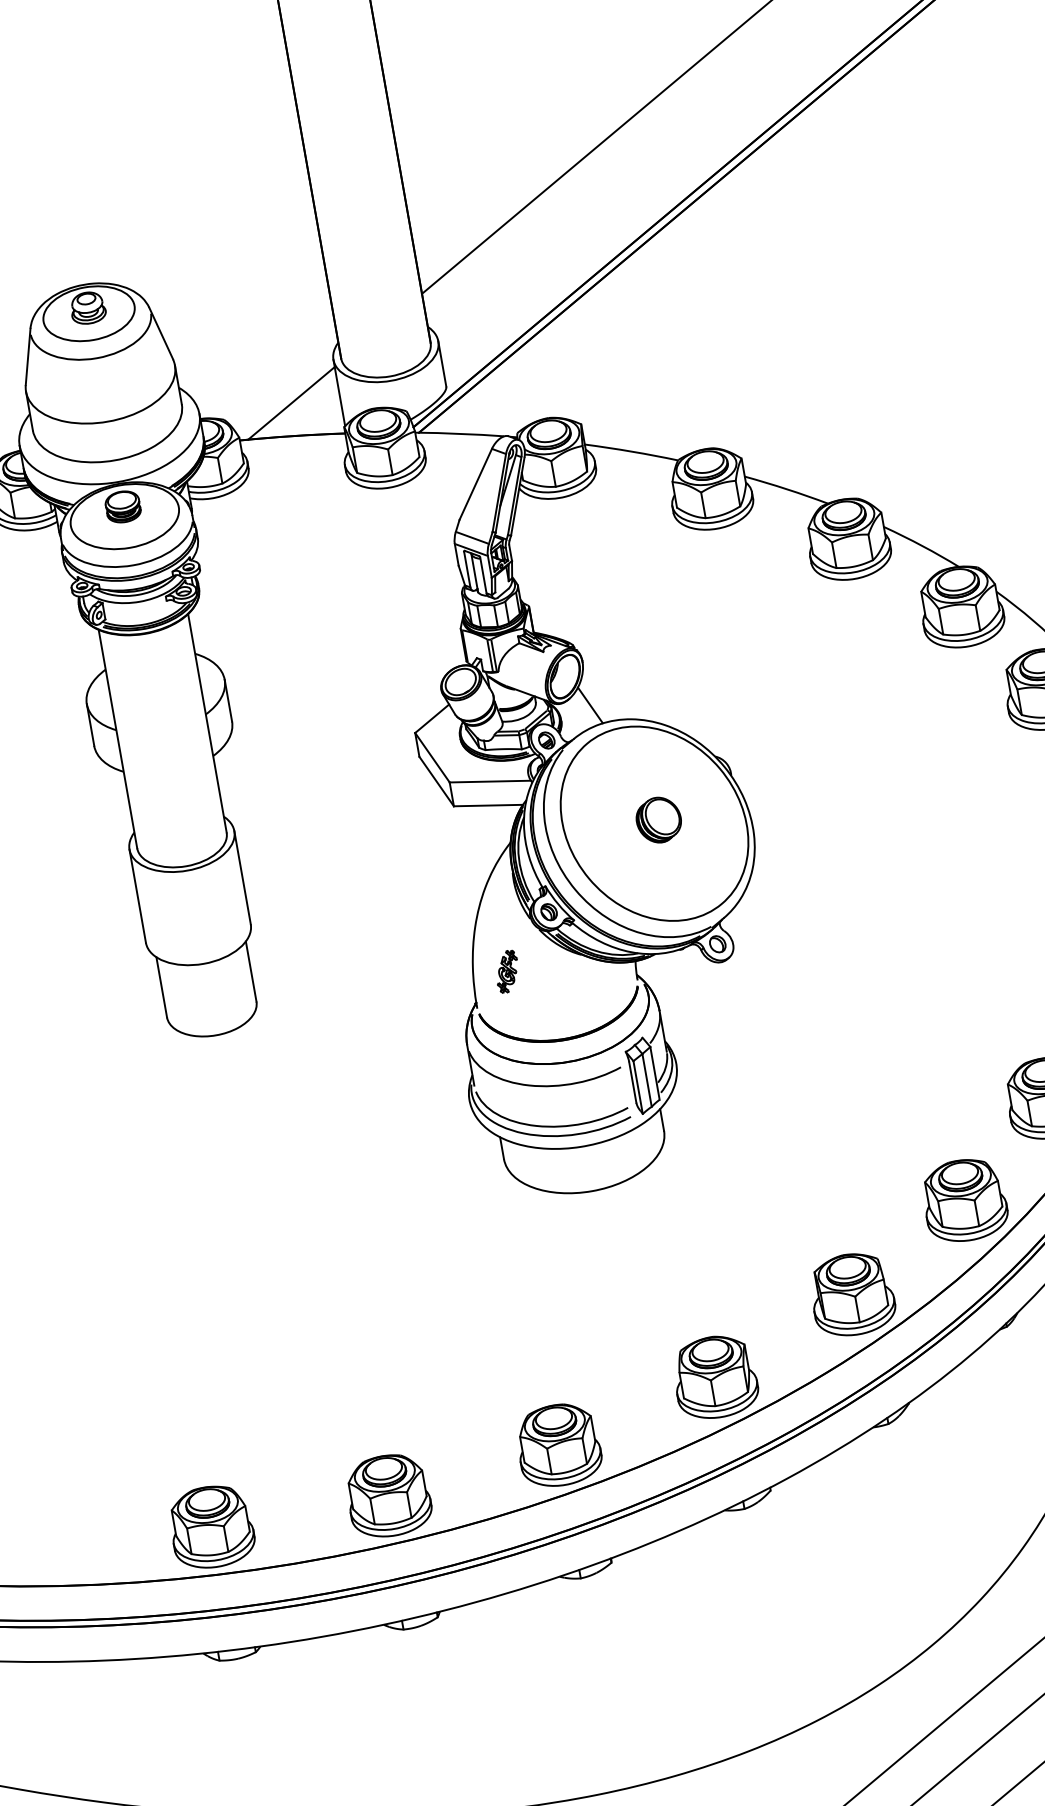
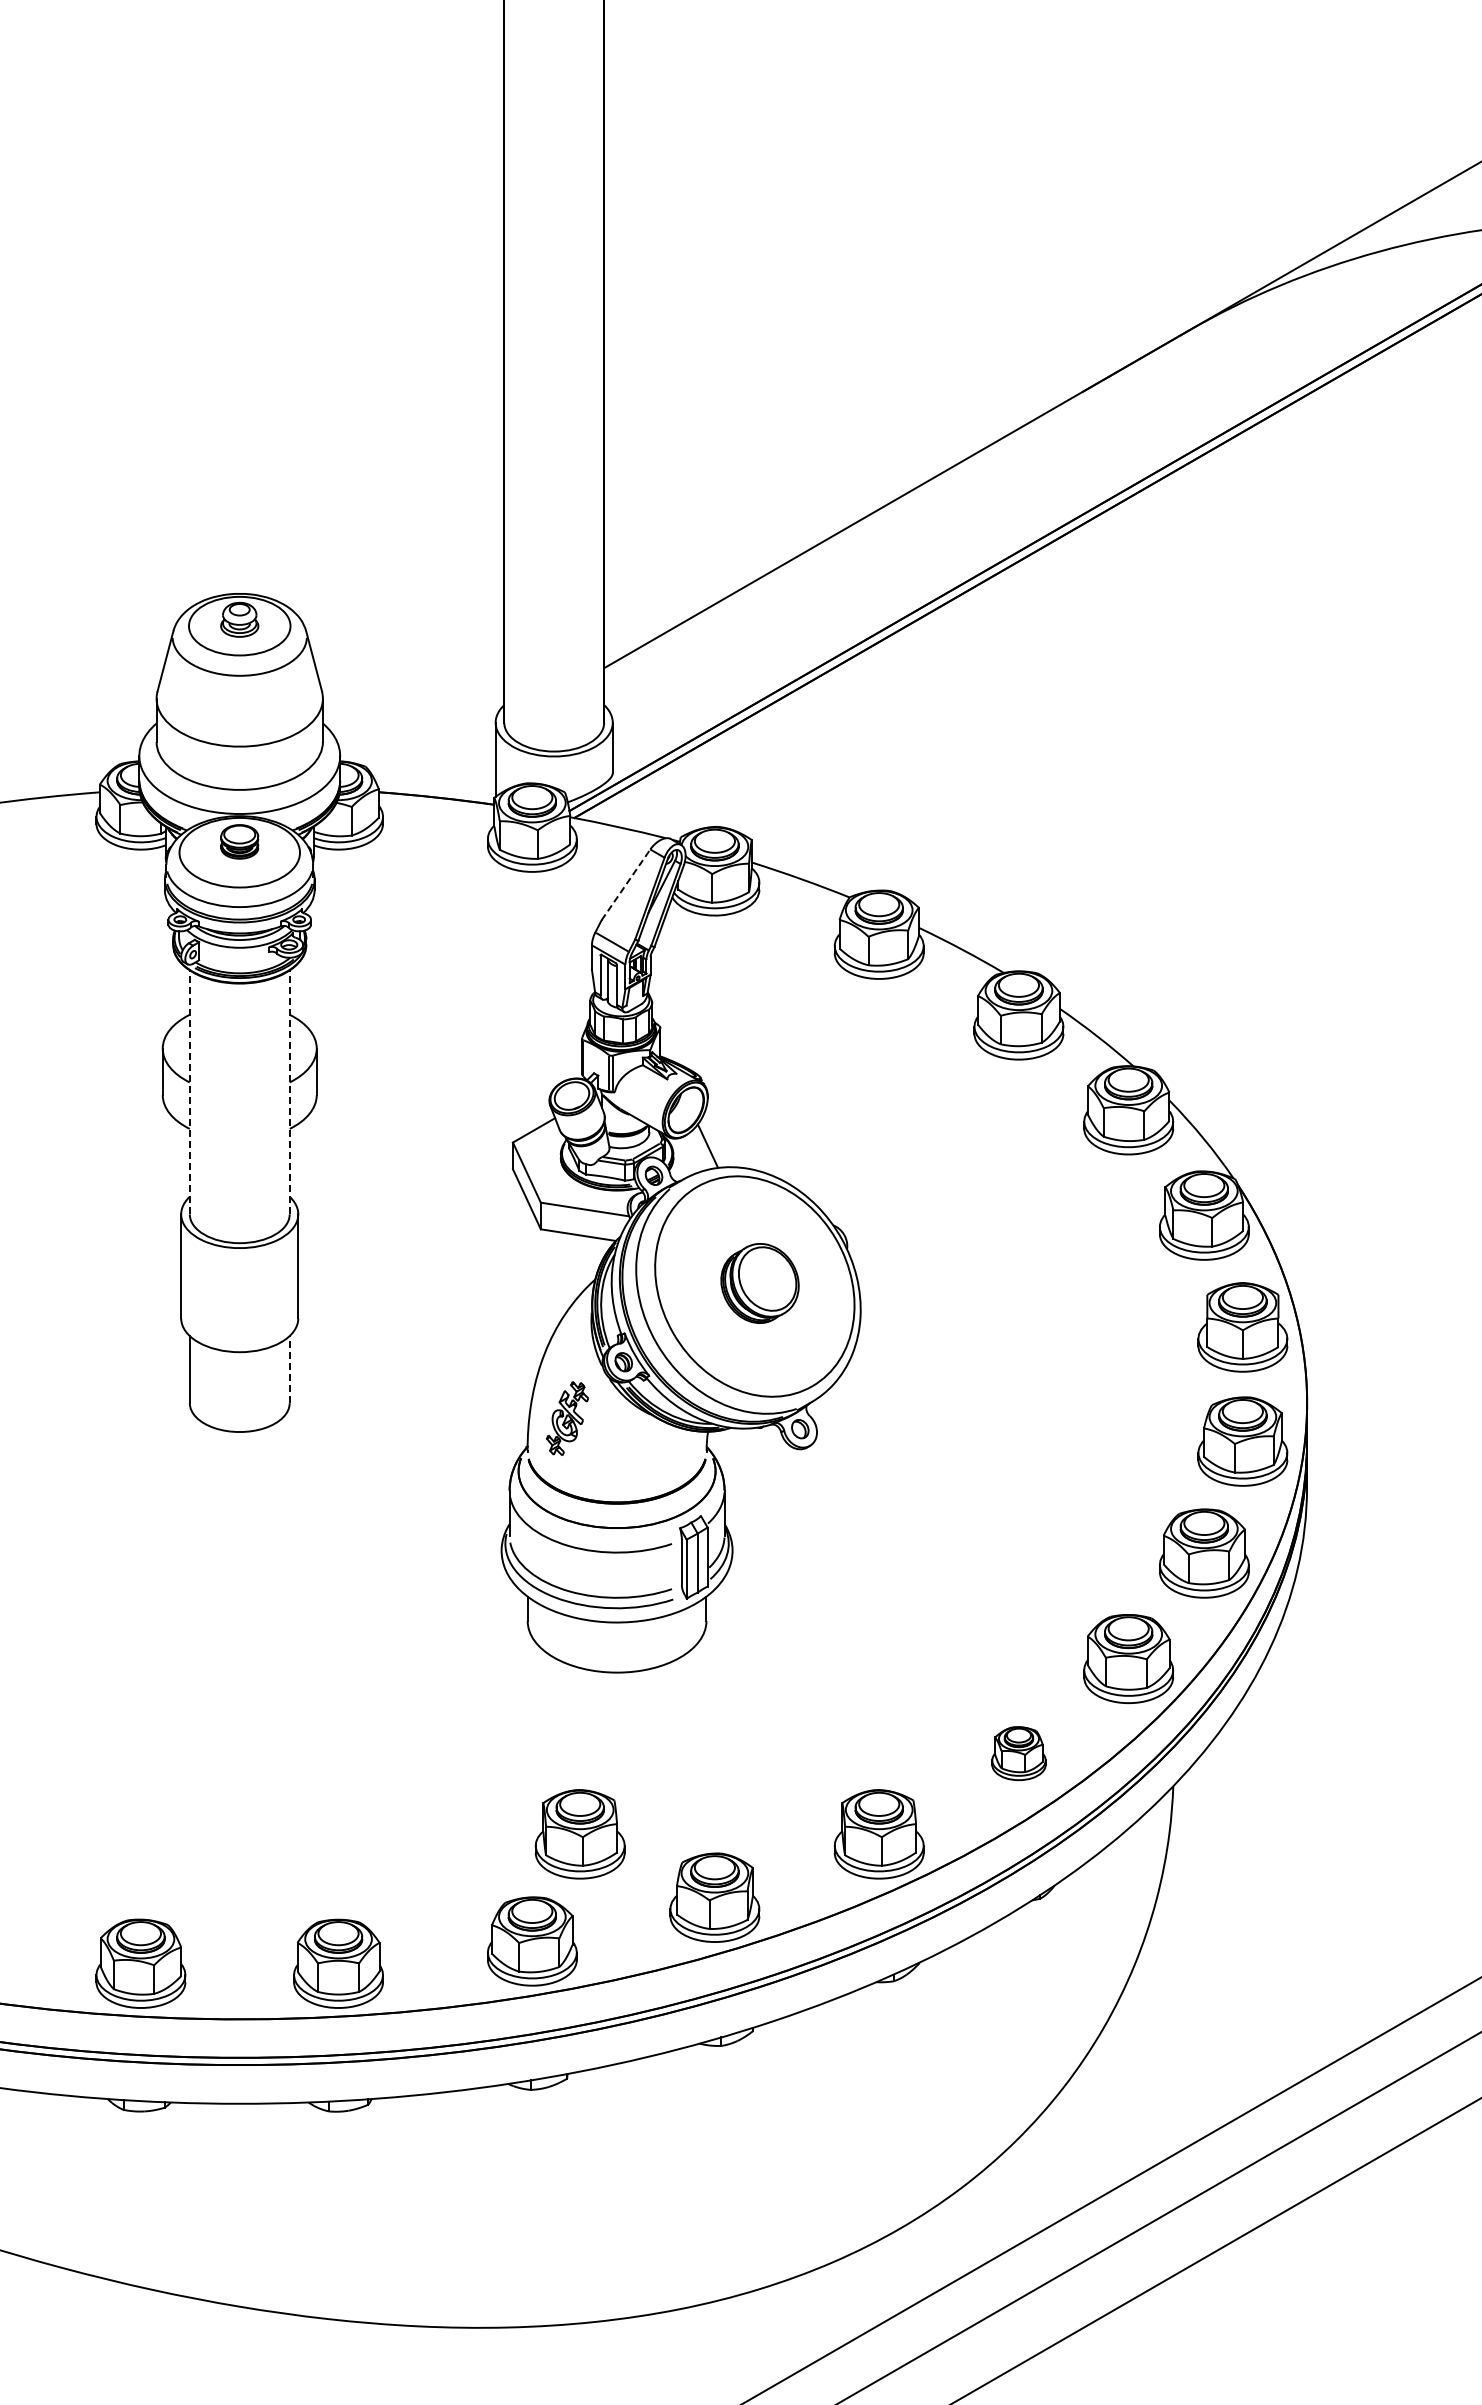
line: (291, 403) -> (441, 761), removed
line: (475, 484) -> (625, 884), solid -> dashed
line: (207, 723) -> (289, 1092), solid -> dashed
line: (117, 739) -> (189, 1092), solid -> dashed
part: (659, 820) -> (760, 1283), size x1.6
line: (250, 971) -> (289, 1369), solid -> dashed
part: (506, 971) -> (566, 1418), size x1.6
part: (964, 1200) -> (1018, 1753), size x0.6
part: (584, 1342) -> (579, 1834), added

